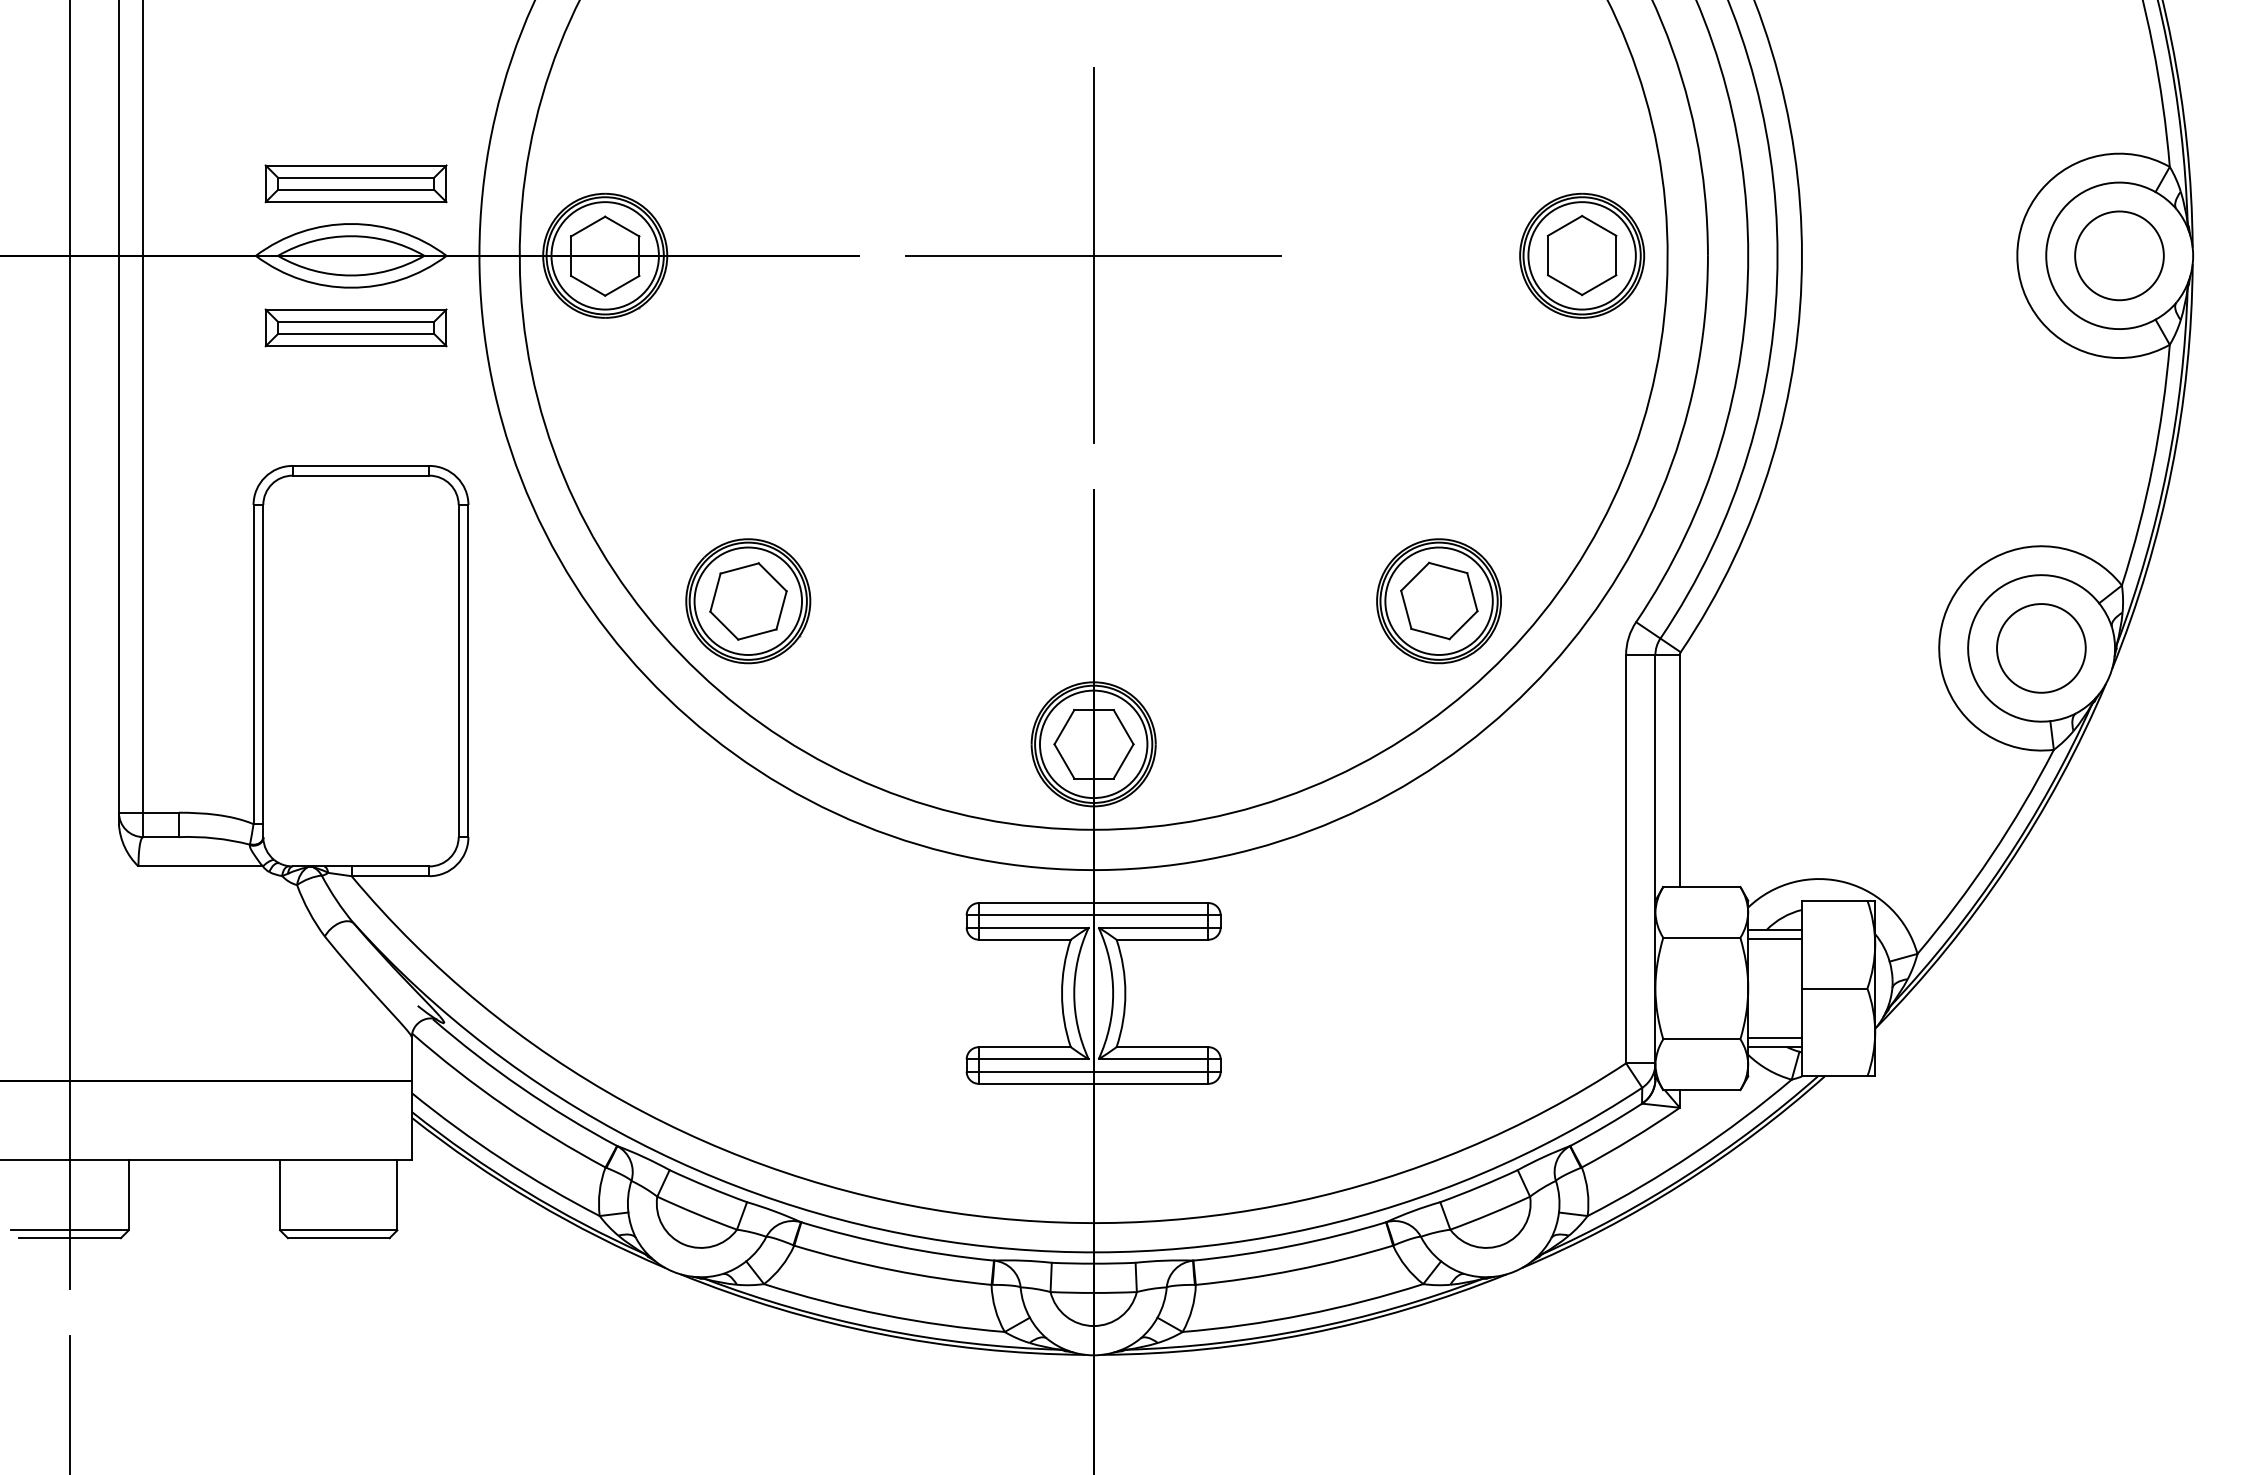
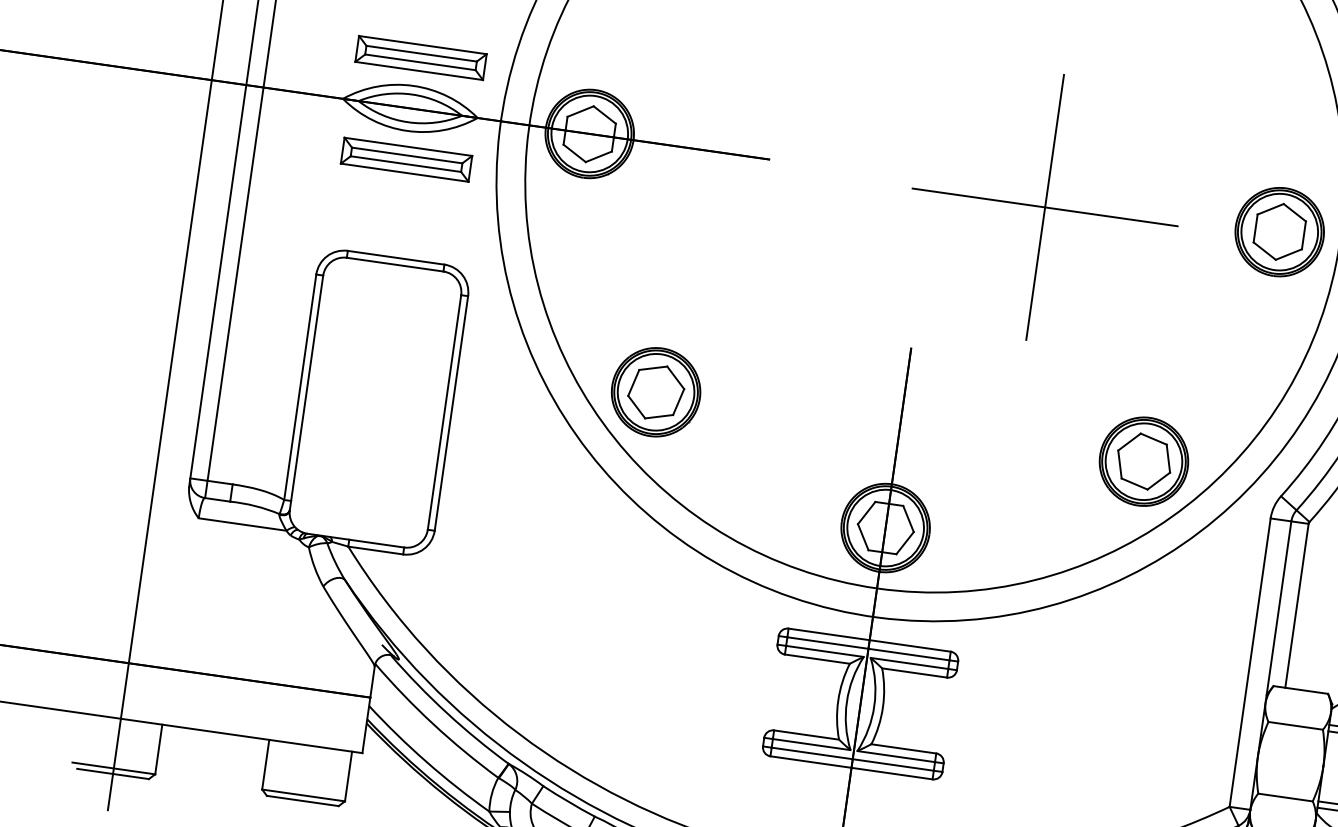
part: (1093, 255) -> (1045, 207), moved

